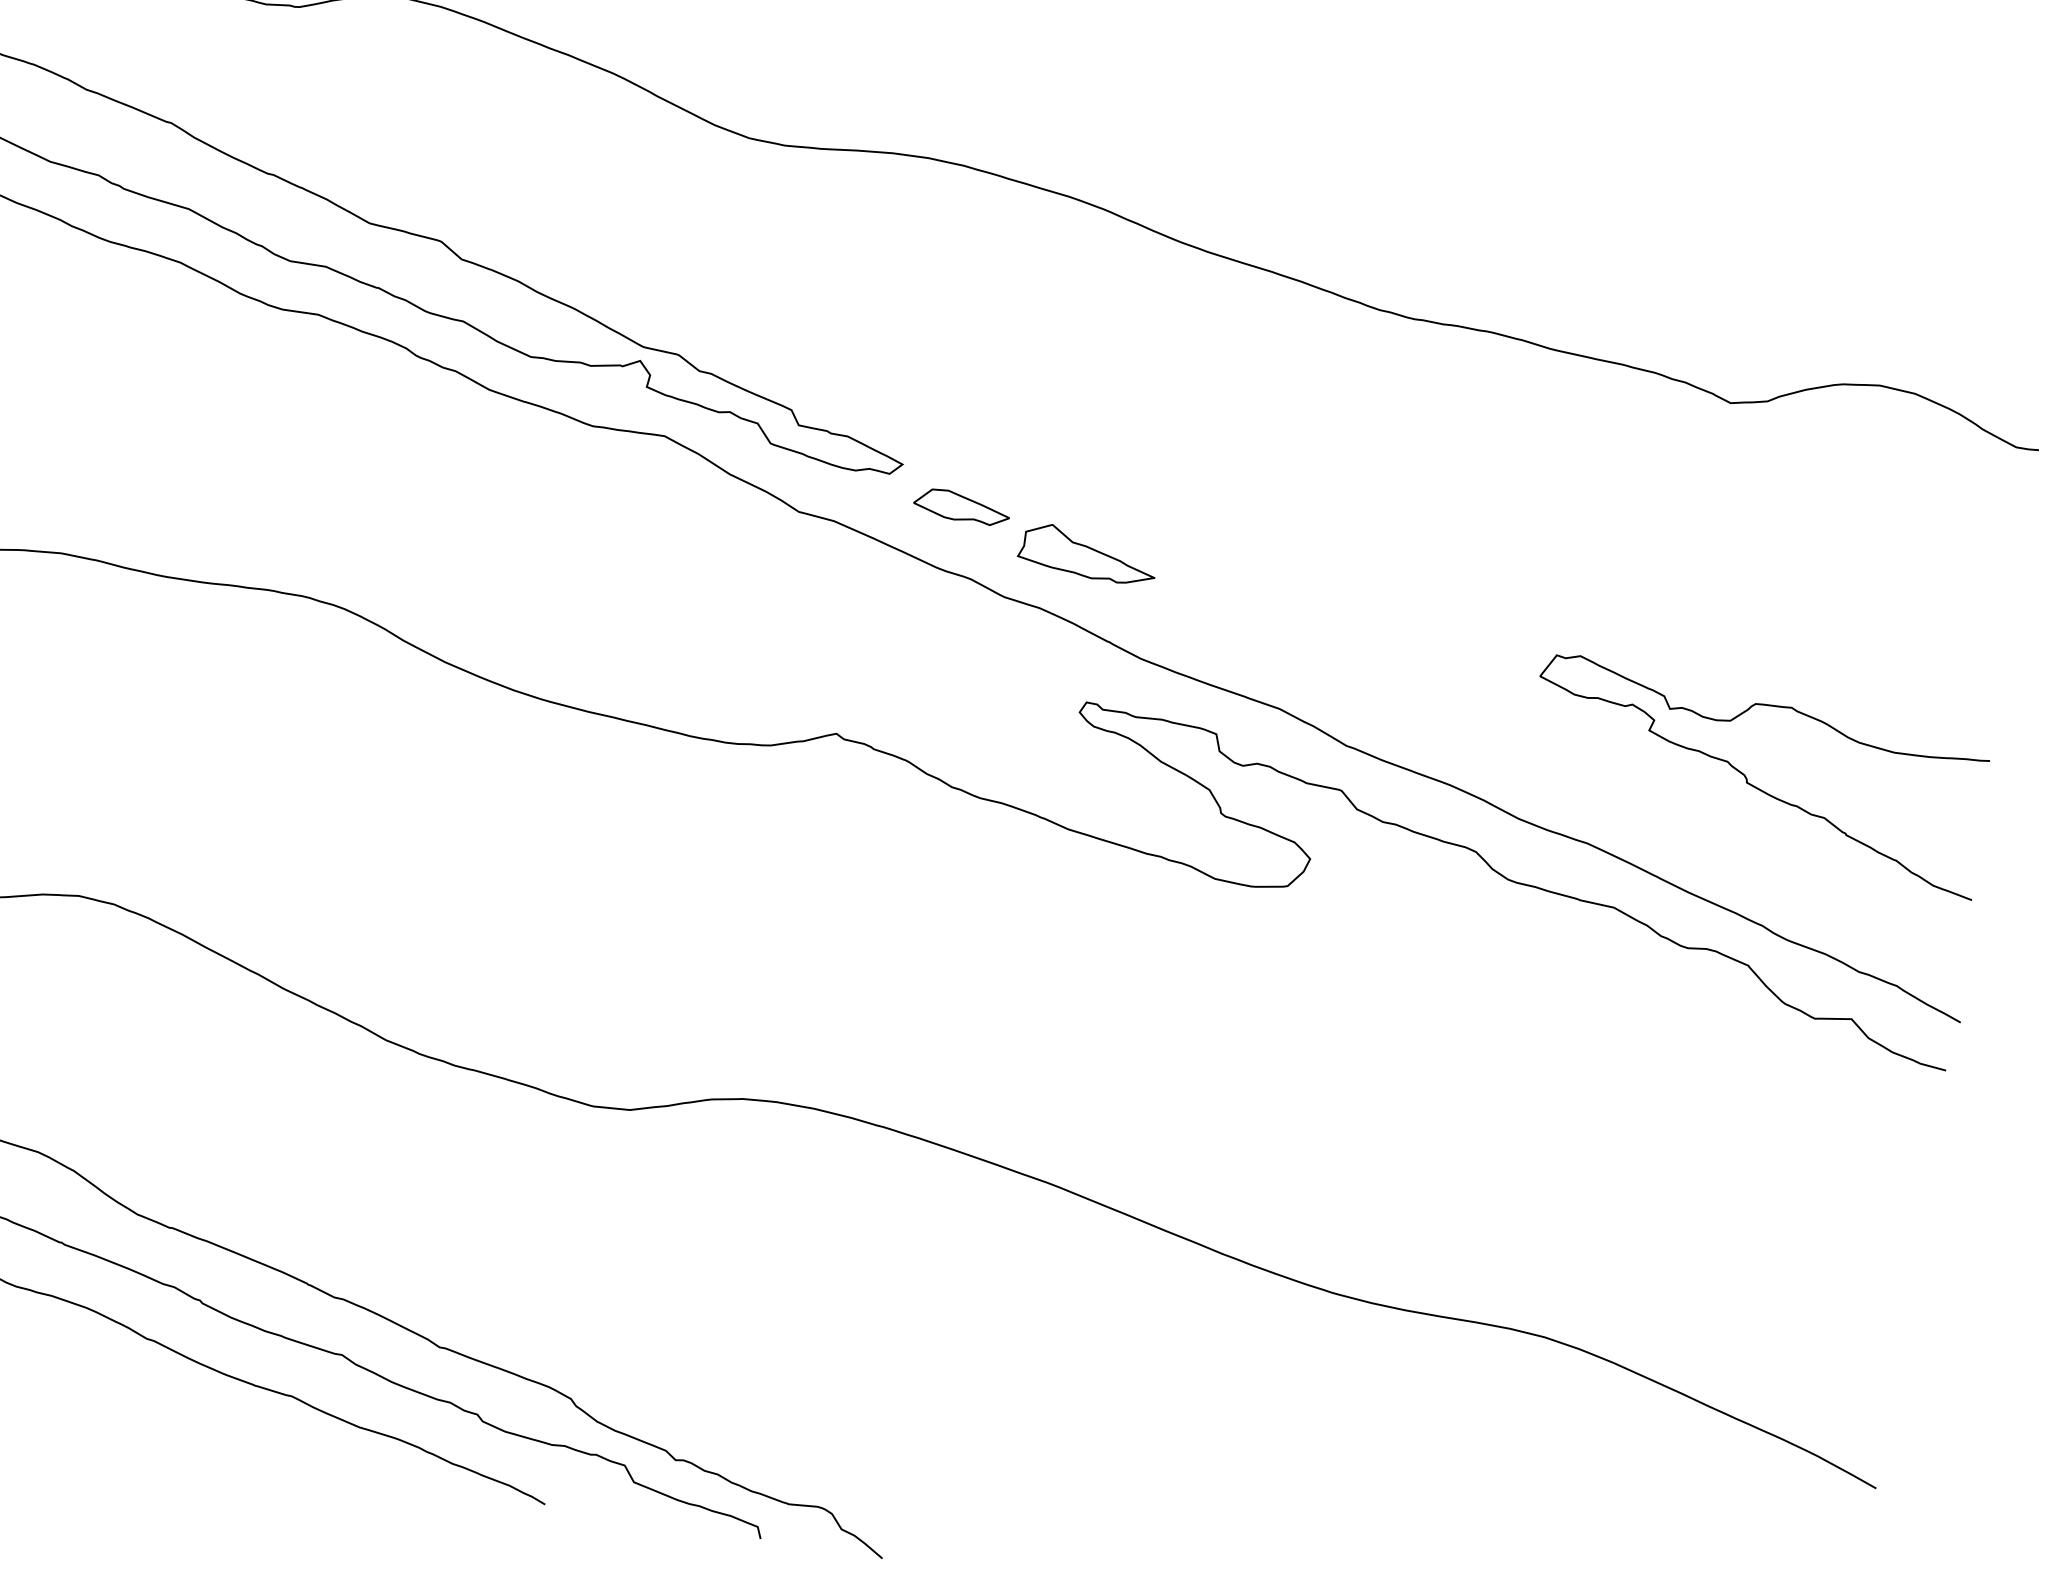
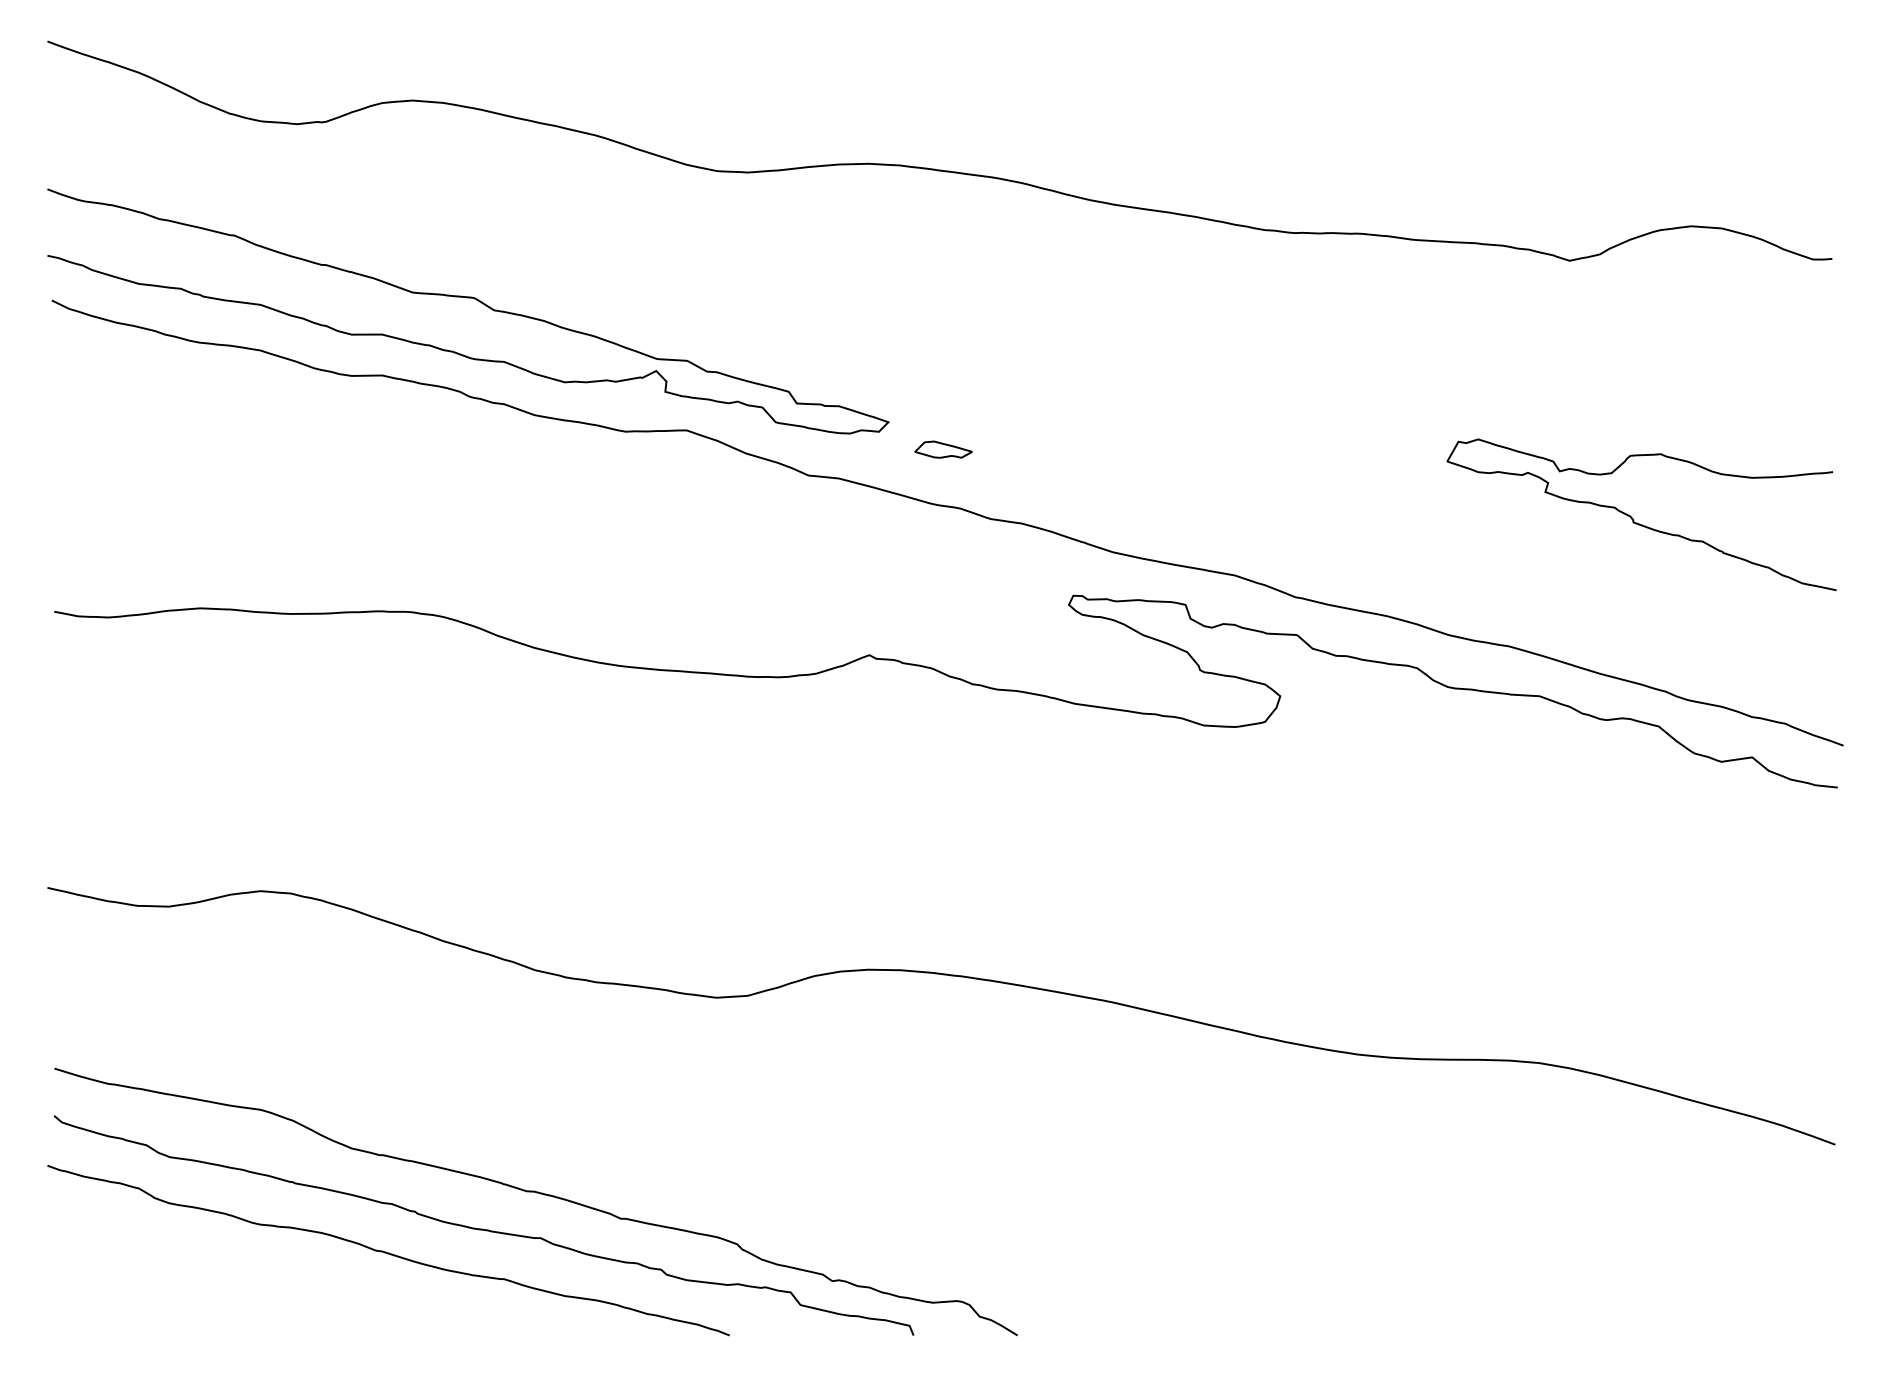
part: (961, 506) -> (943, 449), size x0.7
part: (1087, 553) -> (1054, 471), removed
curve: (1747, 777) -> (1633, 518), moved

